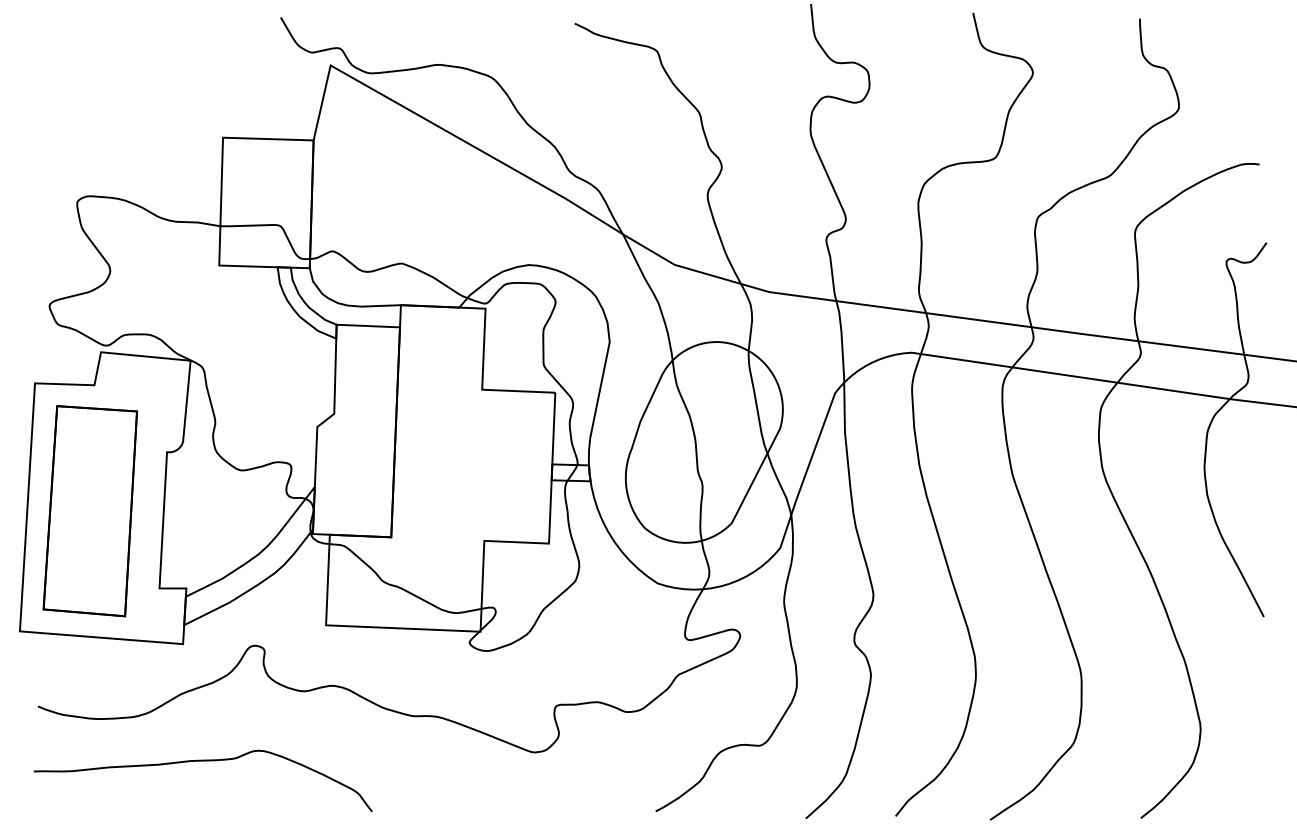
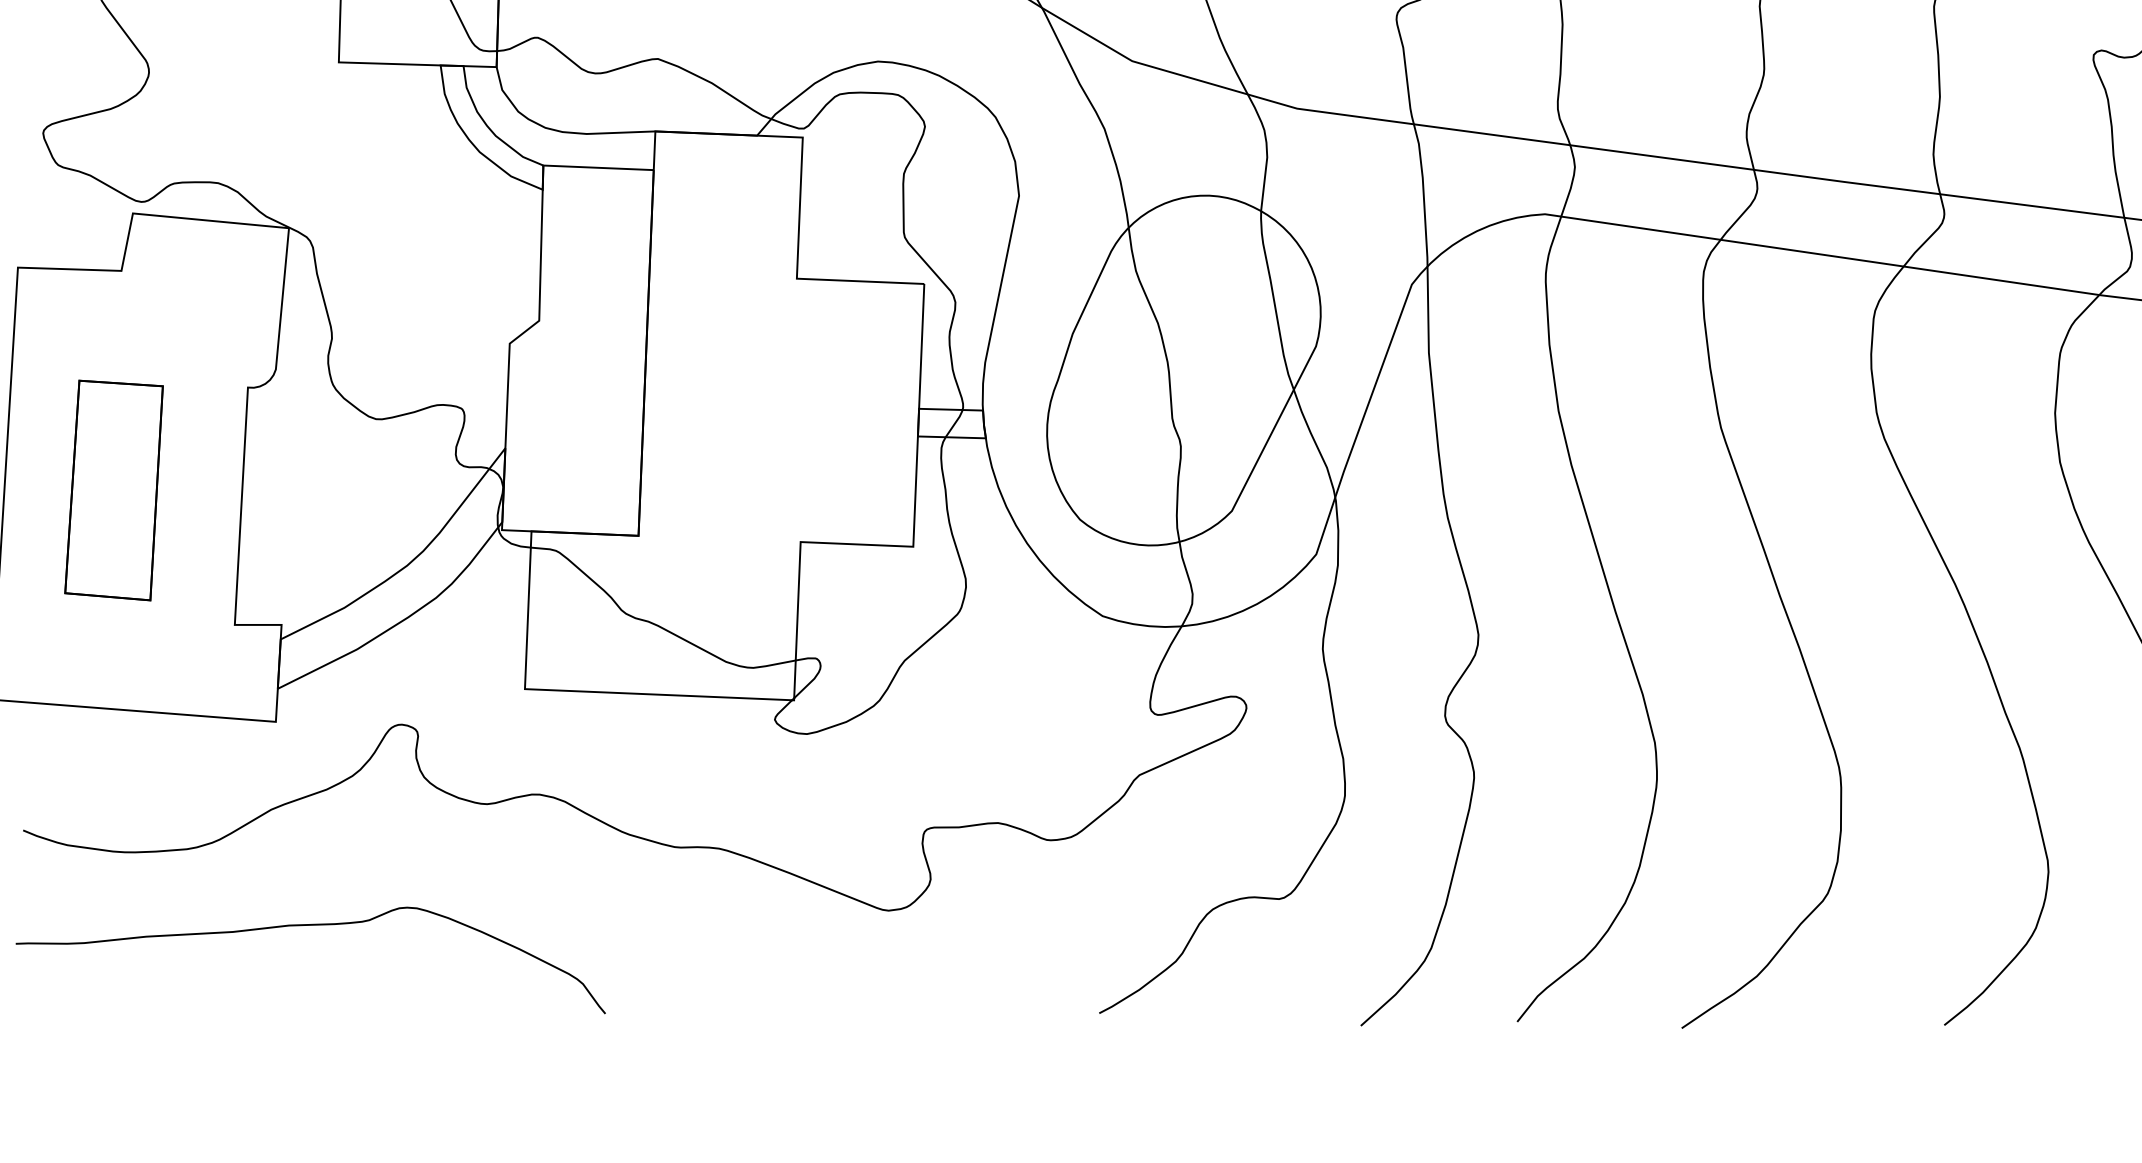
part: (89, 511) -> (112, 490), size x0.6

